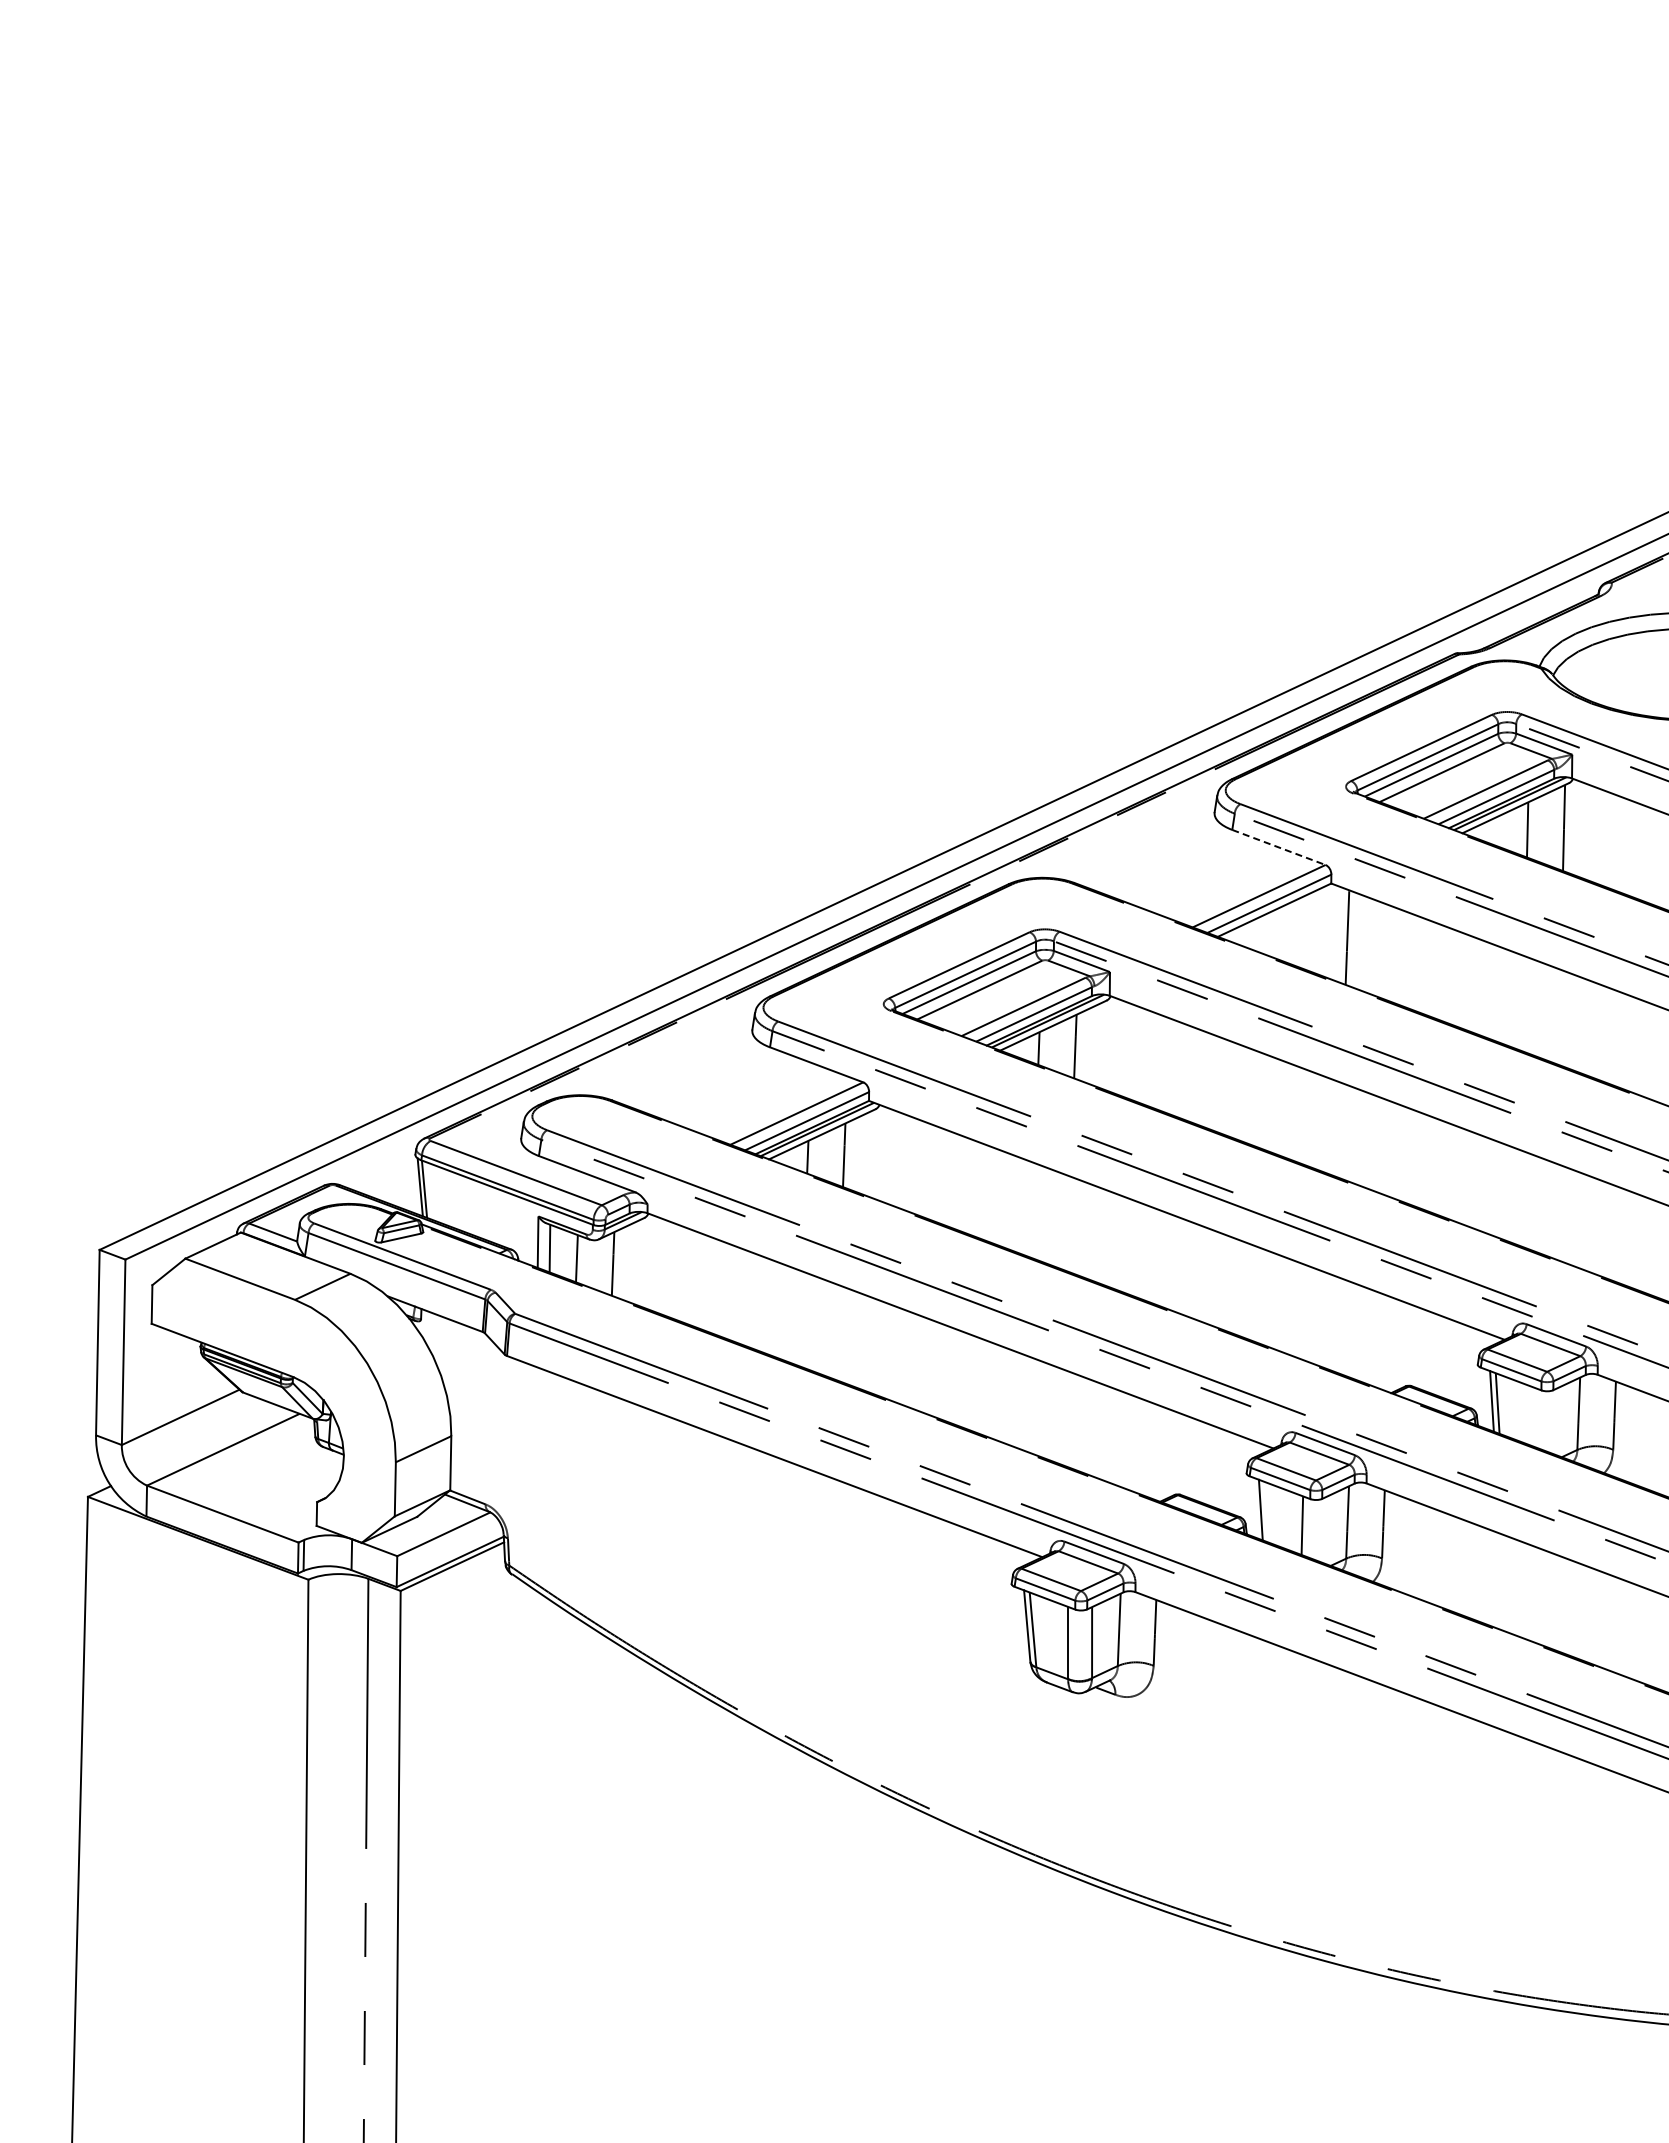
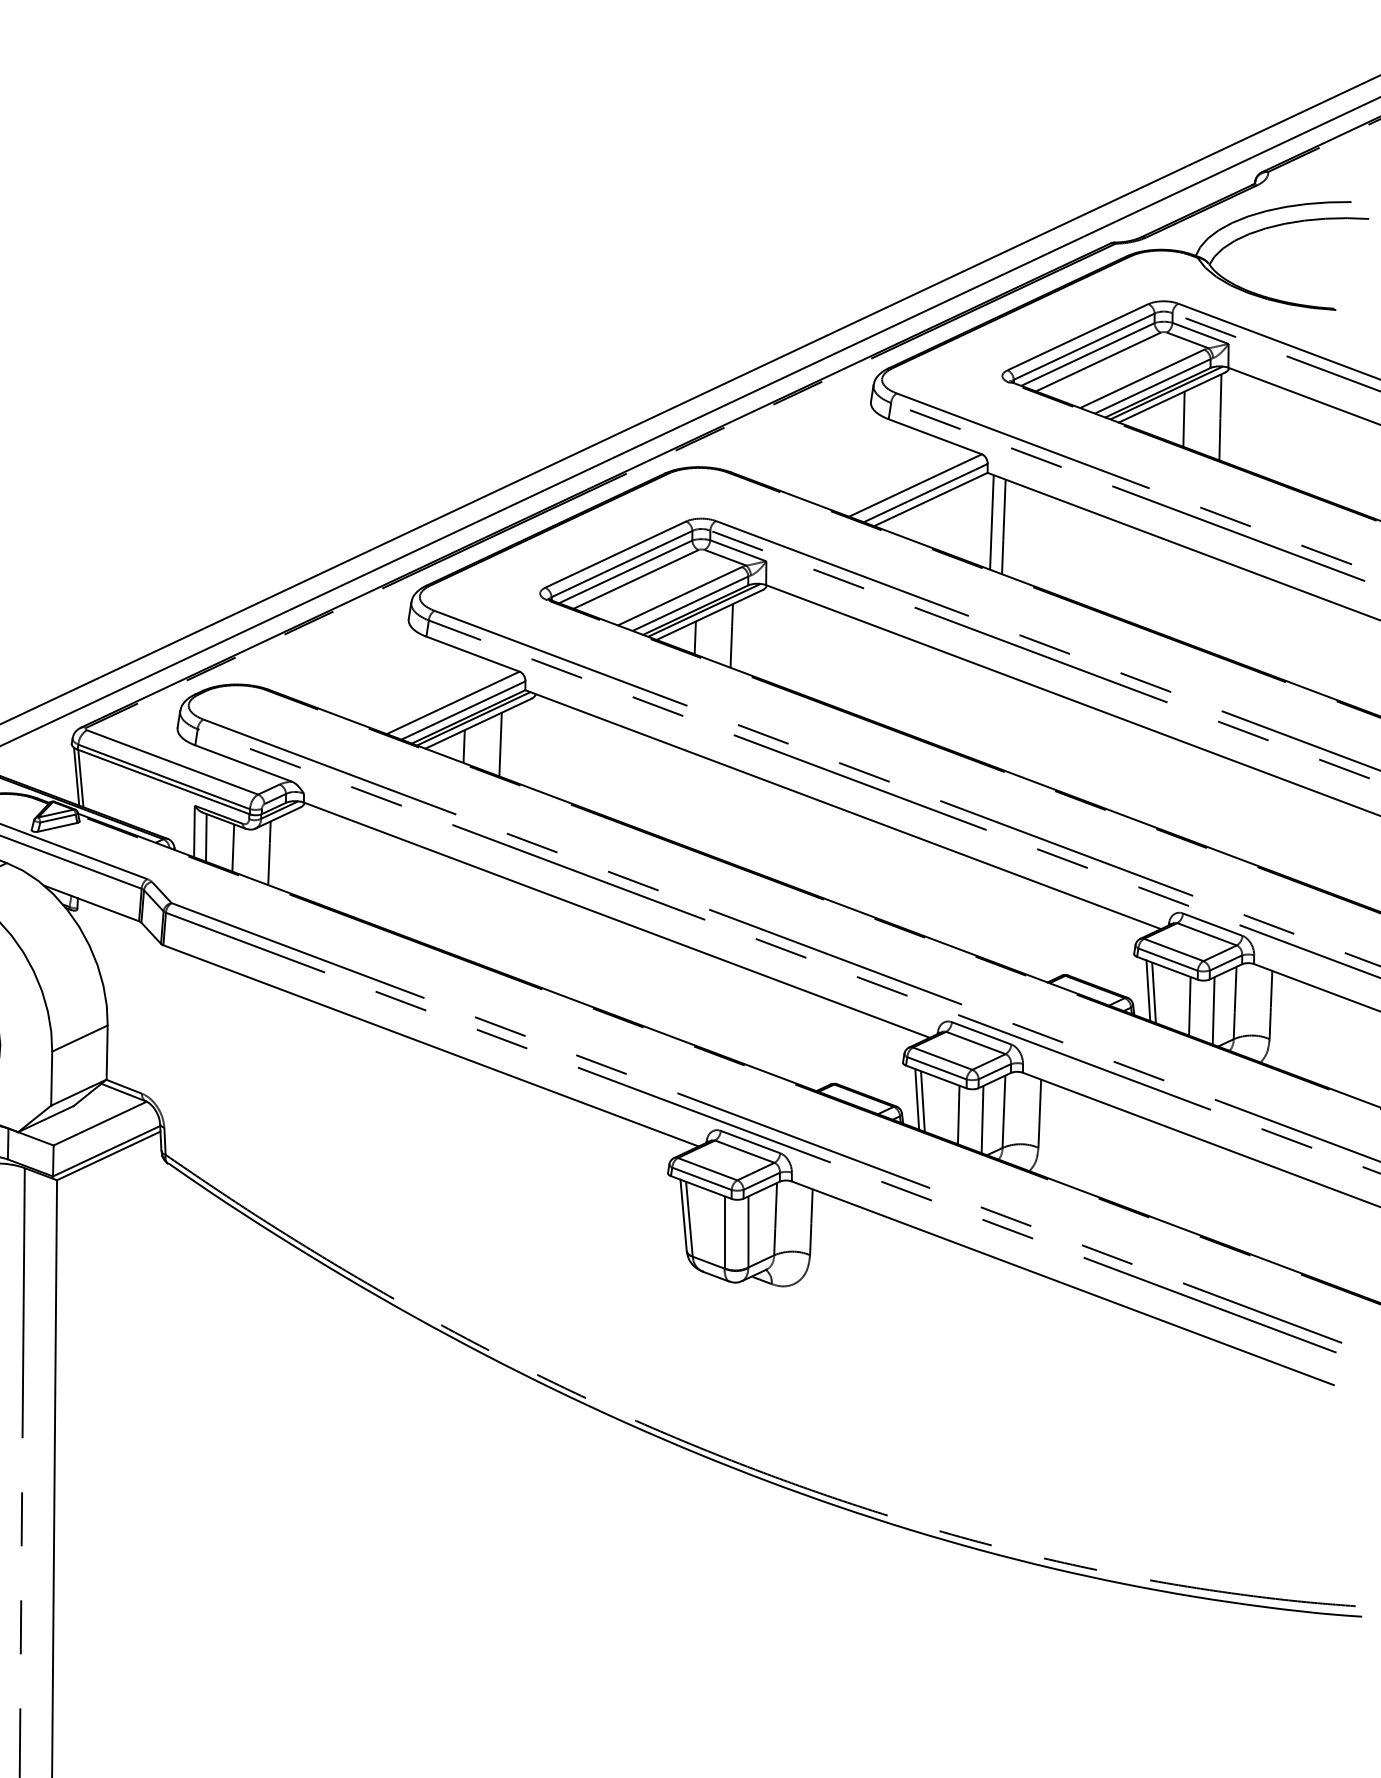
line: (1278, 847) -> (934, 436), dashed -> solid
line: (1335, 932) -> (991, 521), added
line: (1533, 1416) -> (1189, 1005), added
line: (1557, 1421) -> (1213, 1010), added
line: (1266, 1511) -> (922, 1100), added
line: (1326, 1529) -> (982, 1118), added

